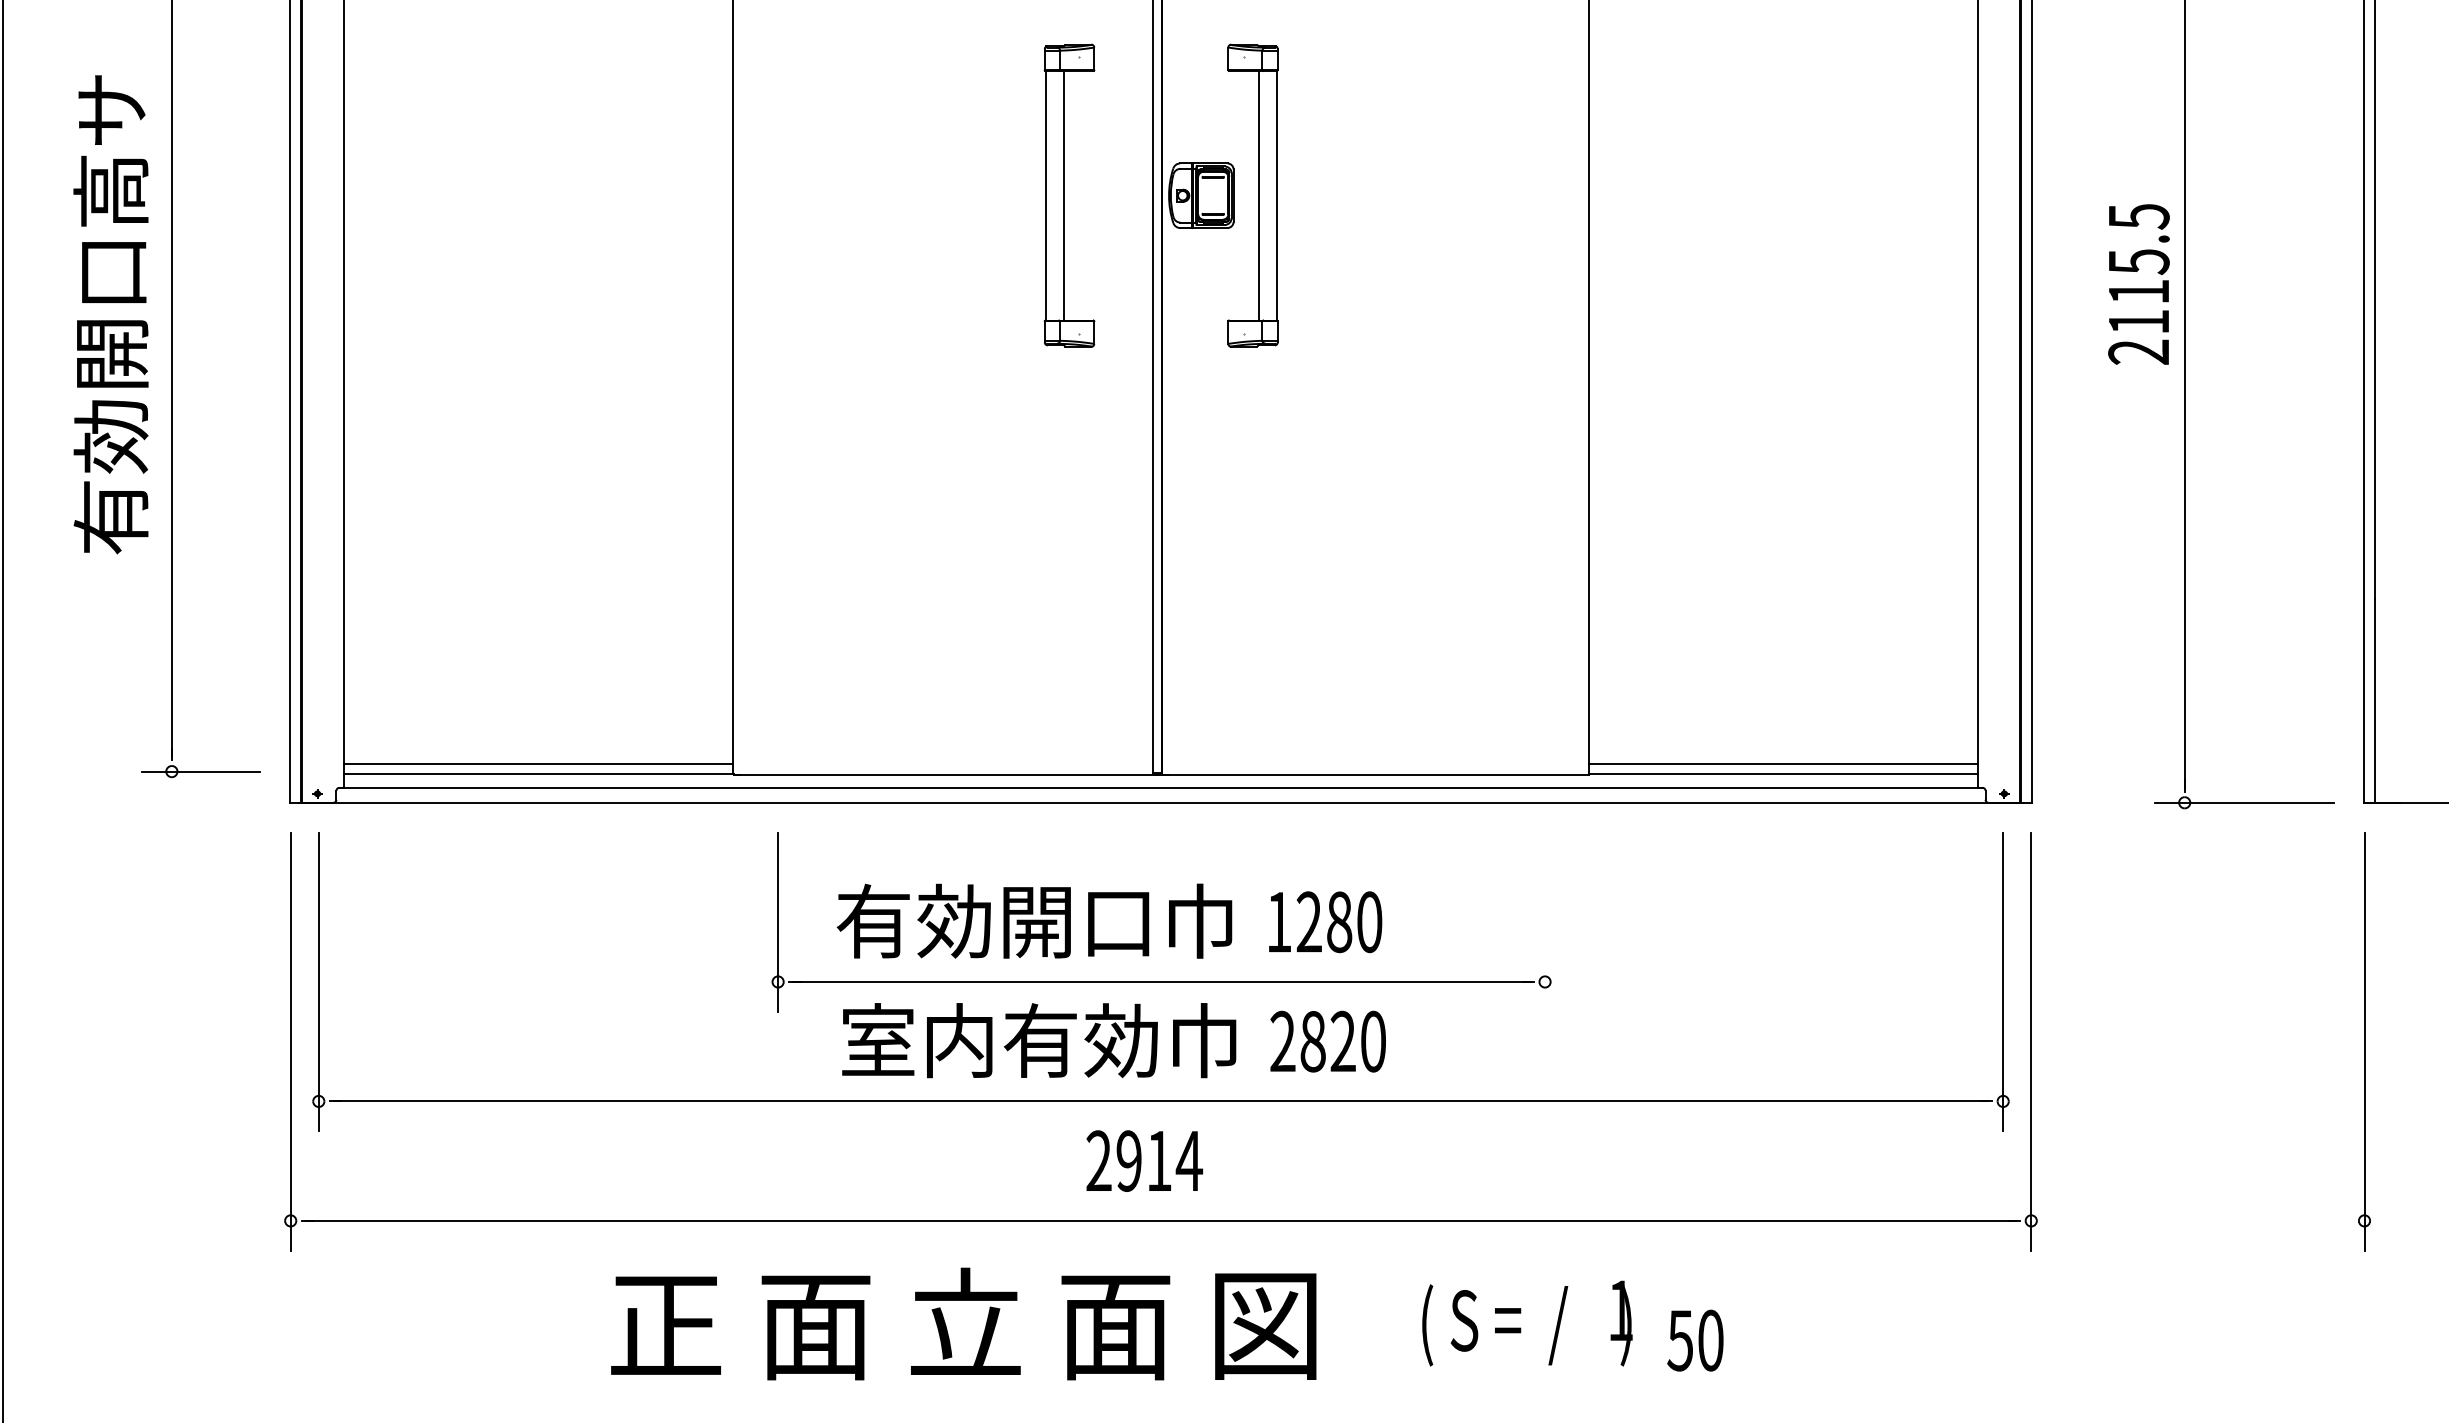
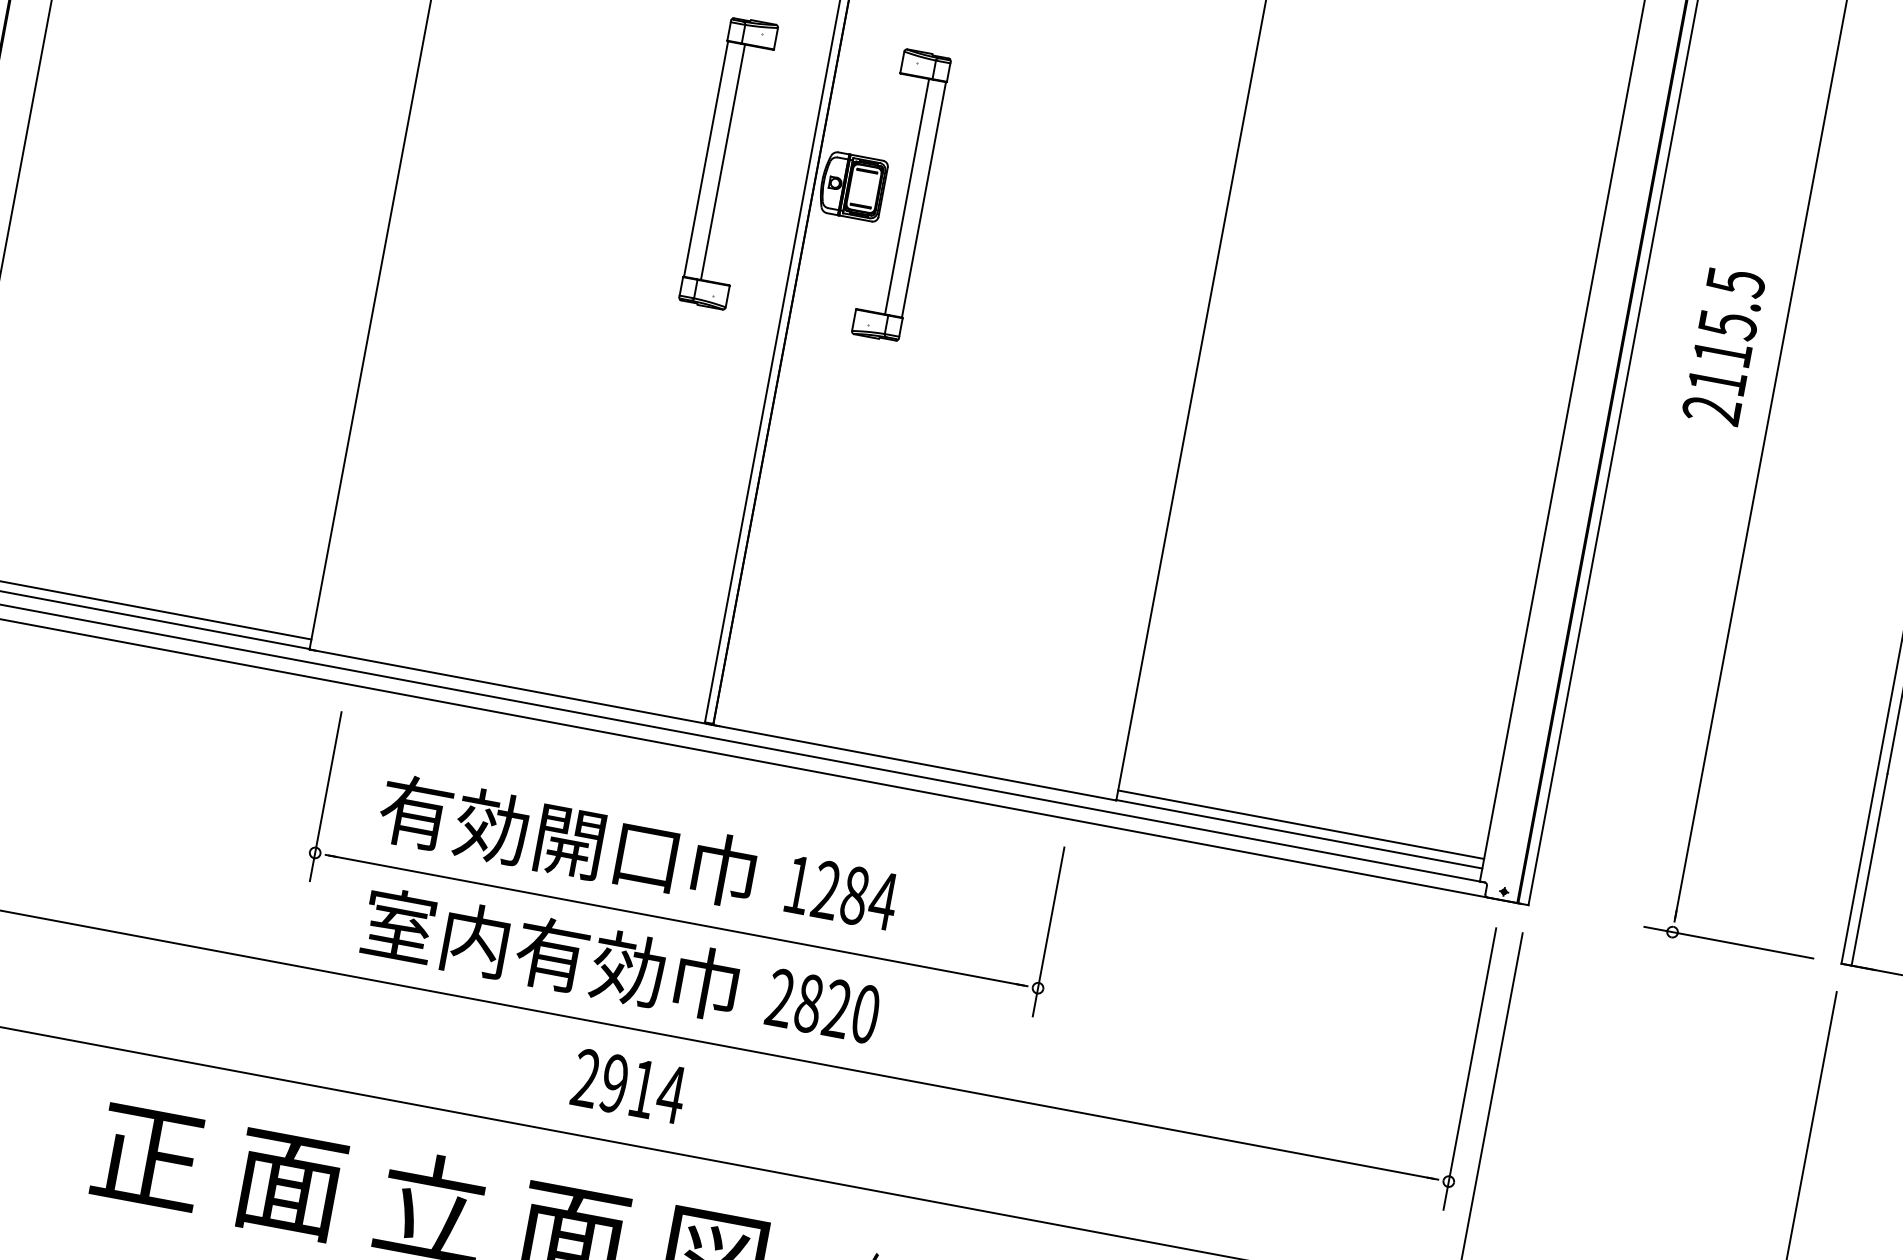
text: (2138, 284) -> (1723, 346), moved
line: (1545, 921) -> (1049, 931), added
text: (1369, 922) -> (883, 901), 1280 -> 1284

